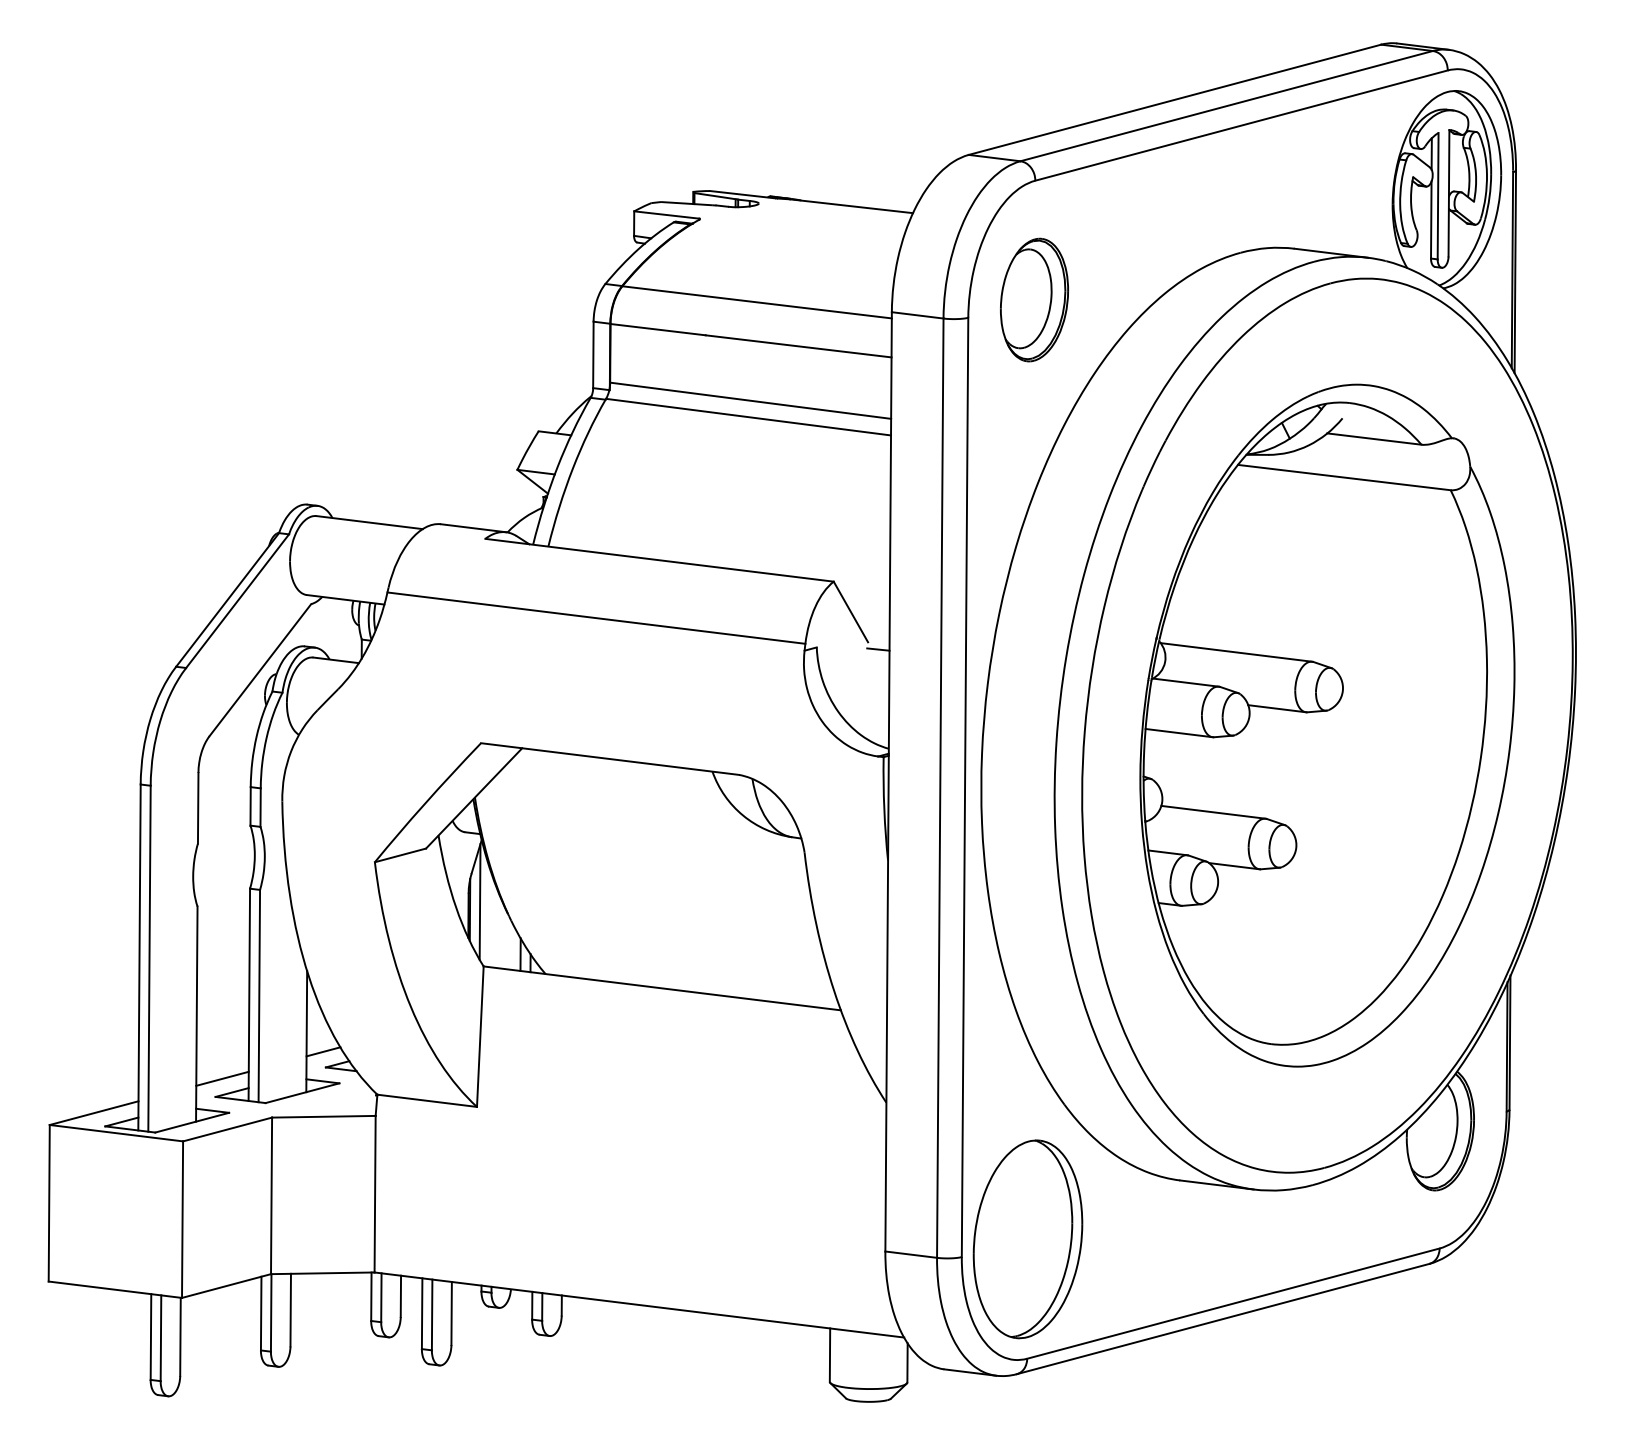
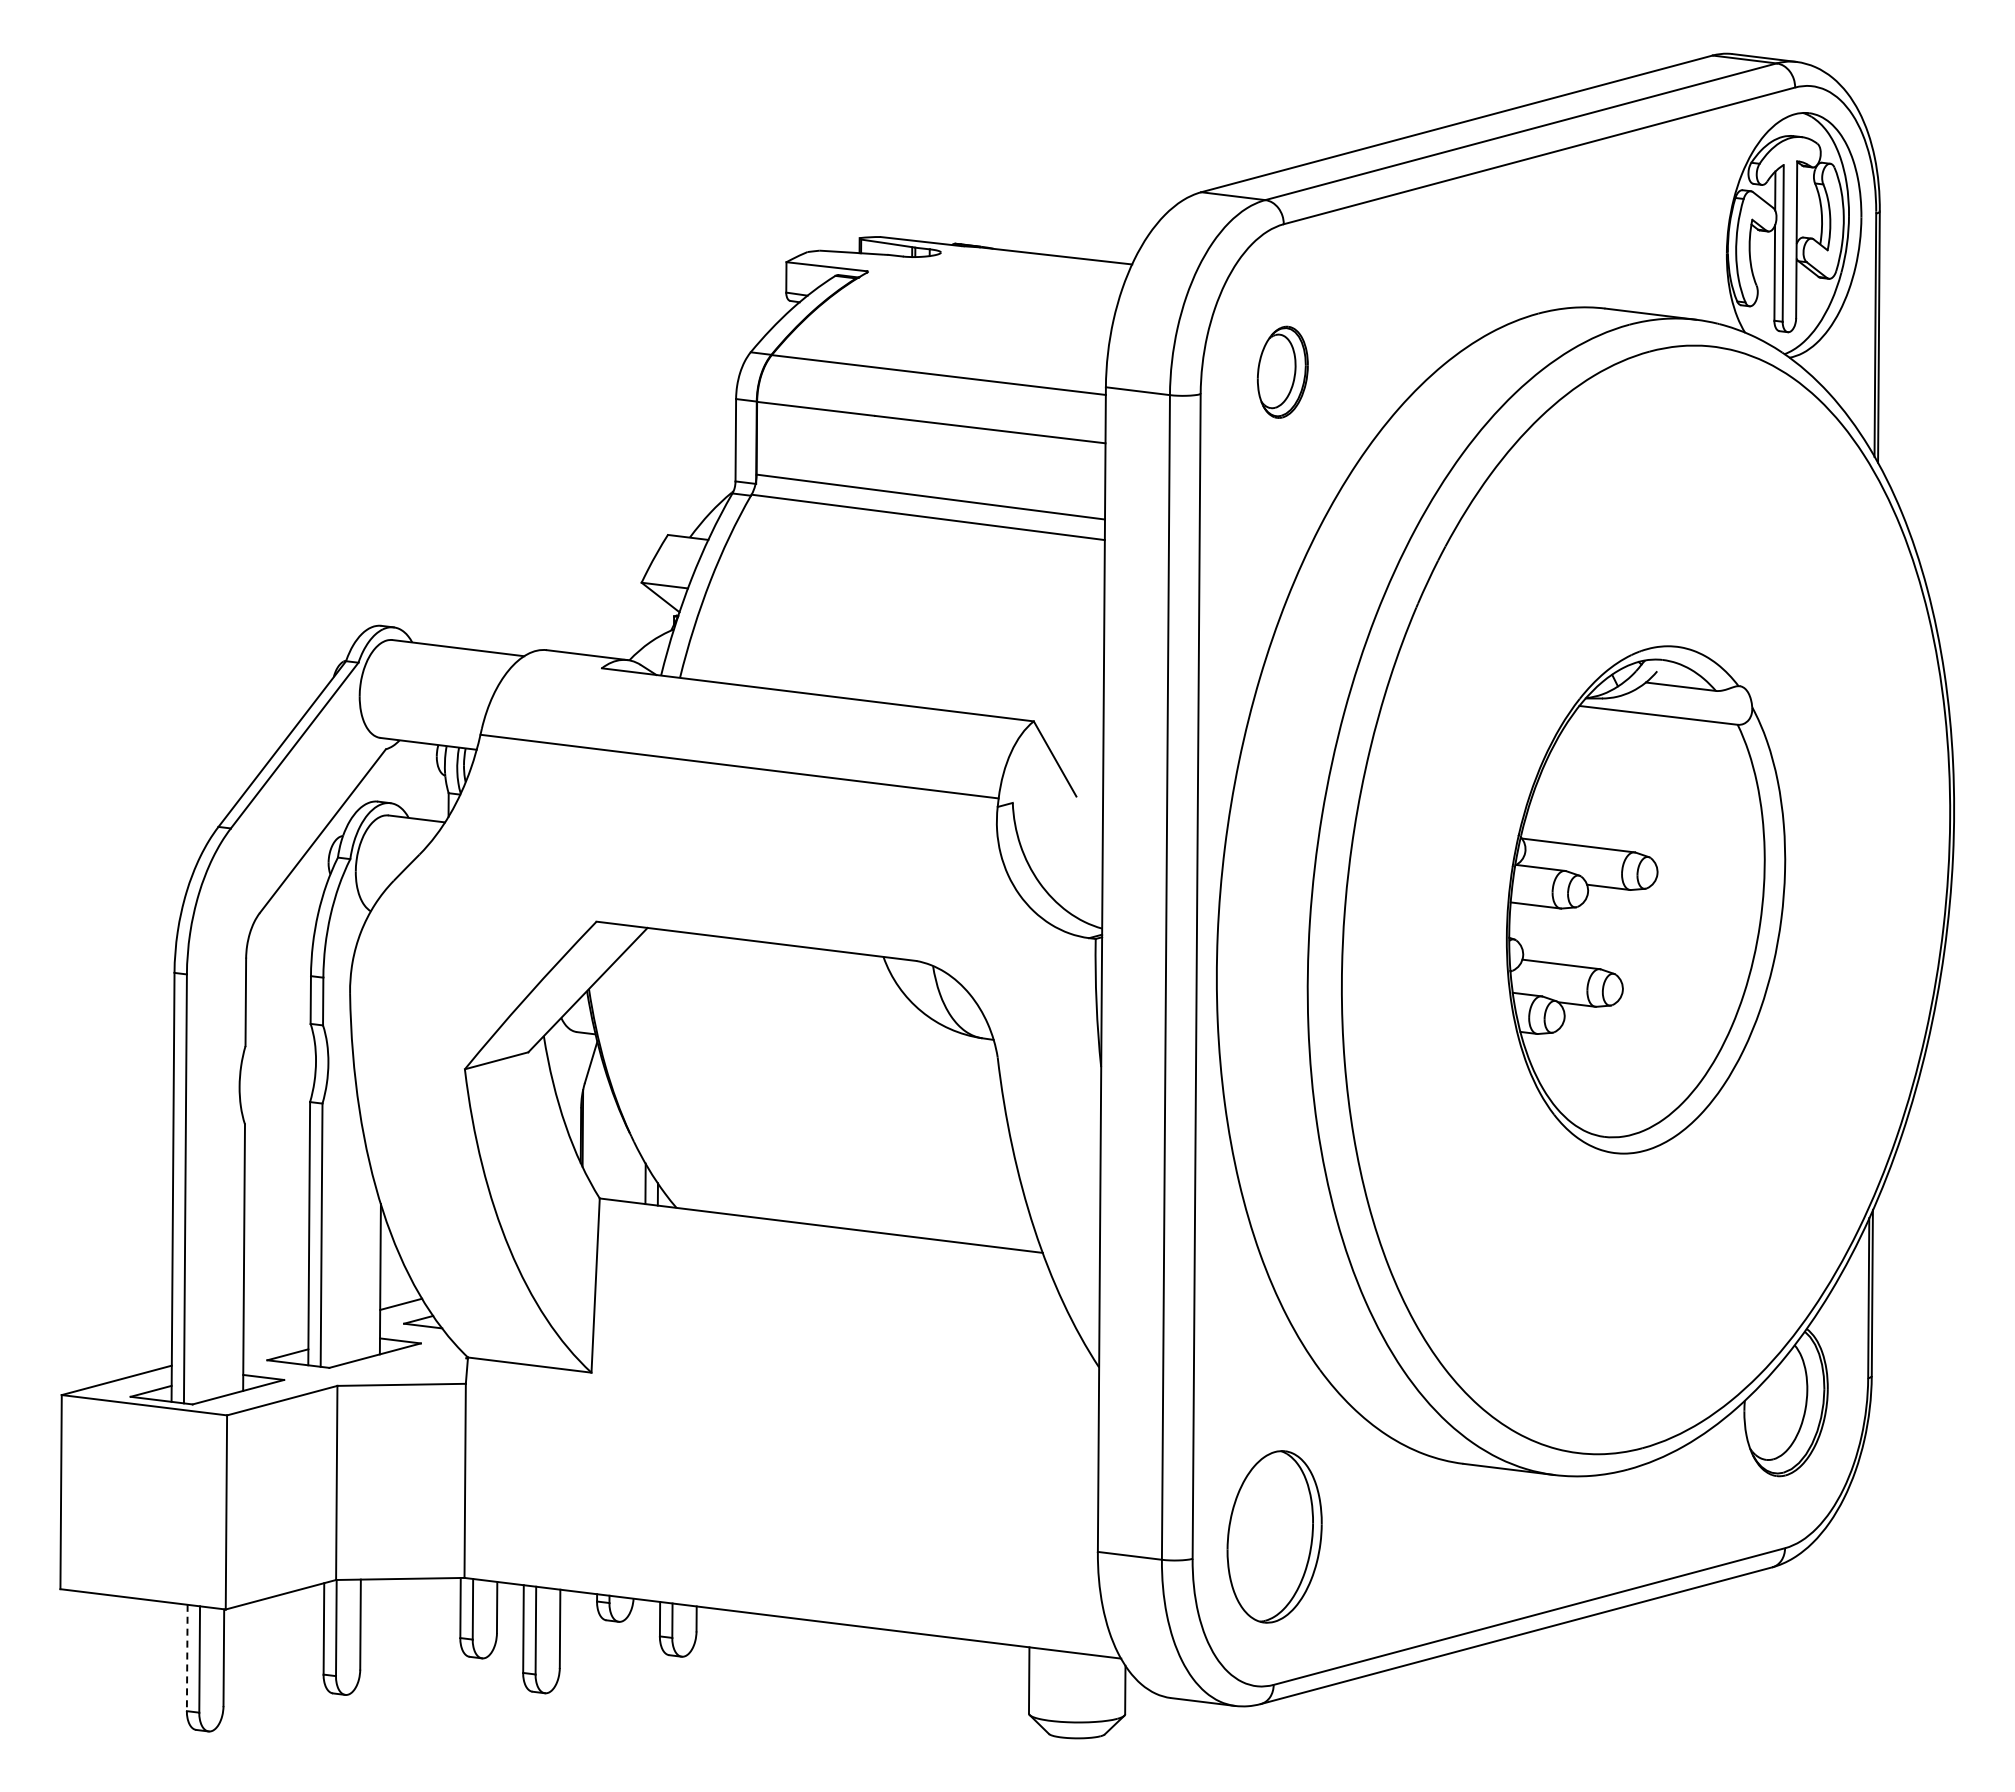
part: (1034, 300) -> (1282, 372), size x0.6
line: (878, 649) -> (1089, 805), removed
part: (1327, 725) -> (1645, 899), size x0.6
line: (479, 901) -> (594, 1117), removed
line: (222, 1078) -> (275, 1337), removed
part: (1027, 1239) -> (1274, 1536), size x0.7
line: (151, 1337) -> (187, 1658), solid -> dashed

